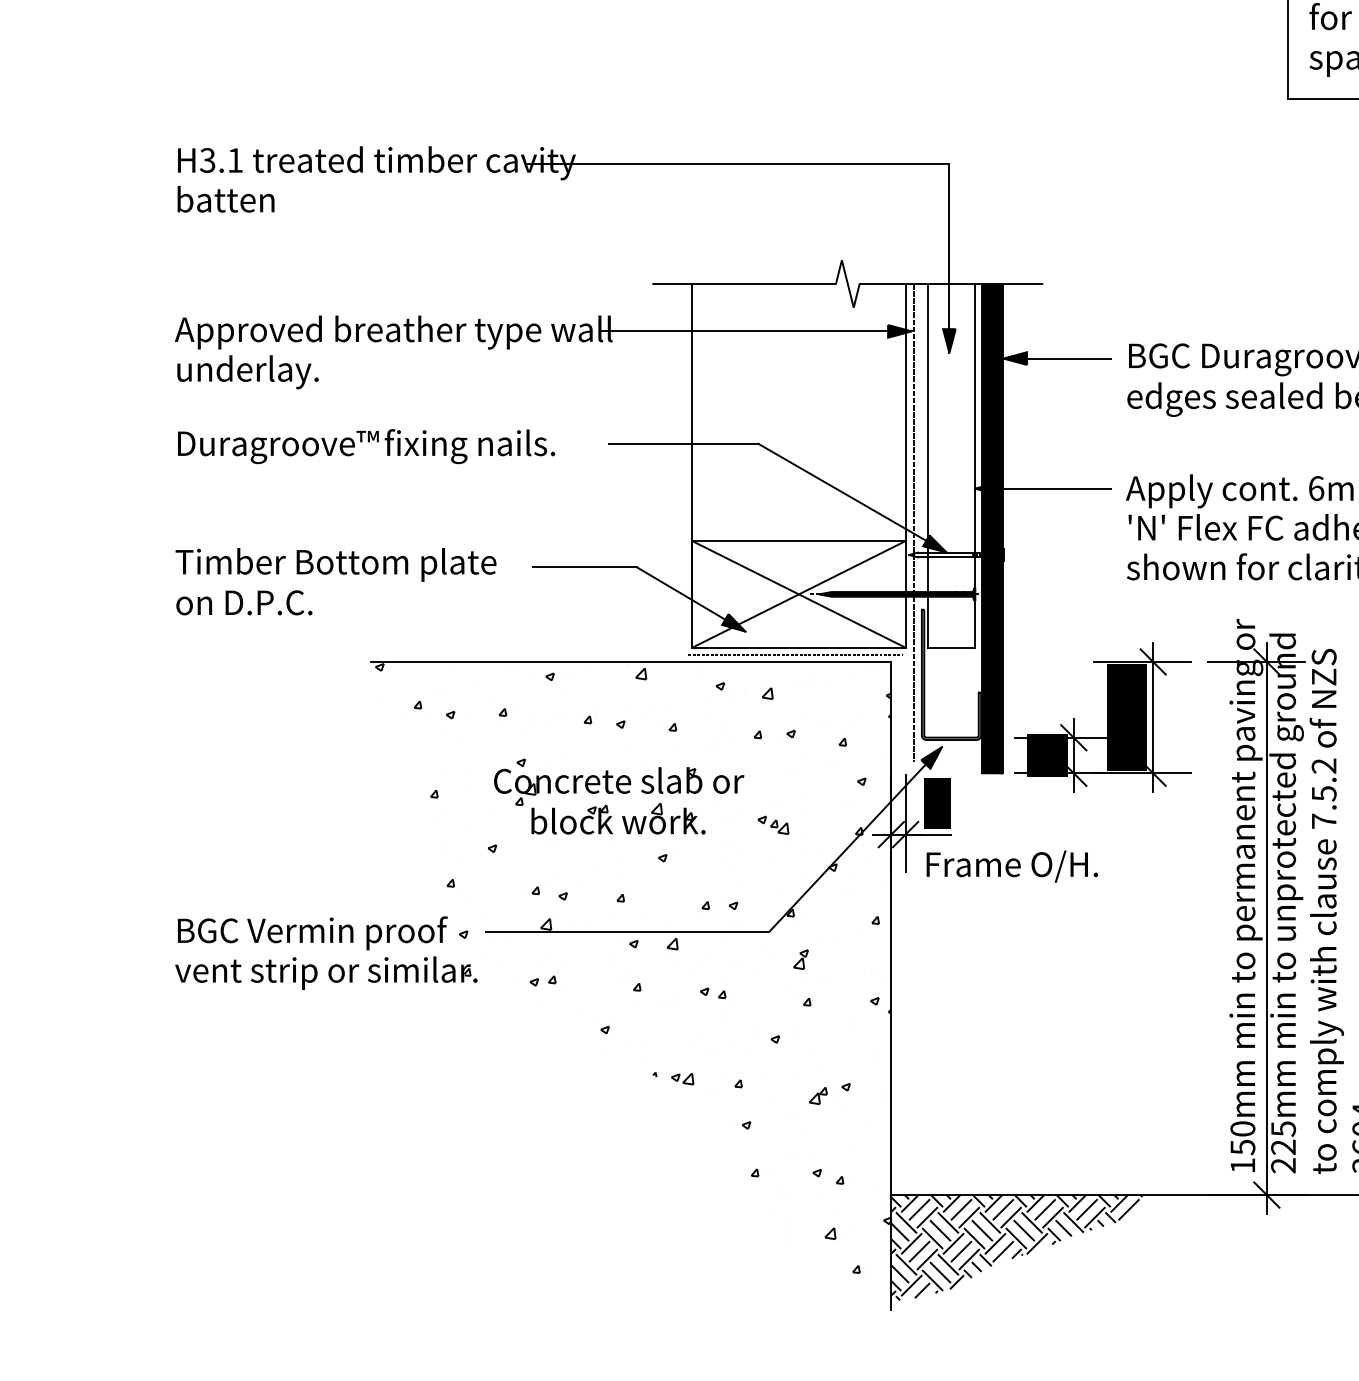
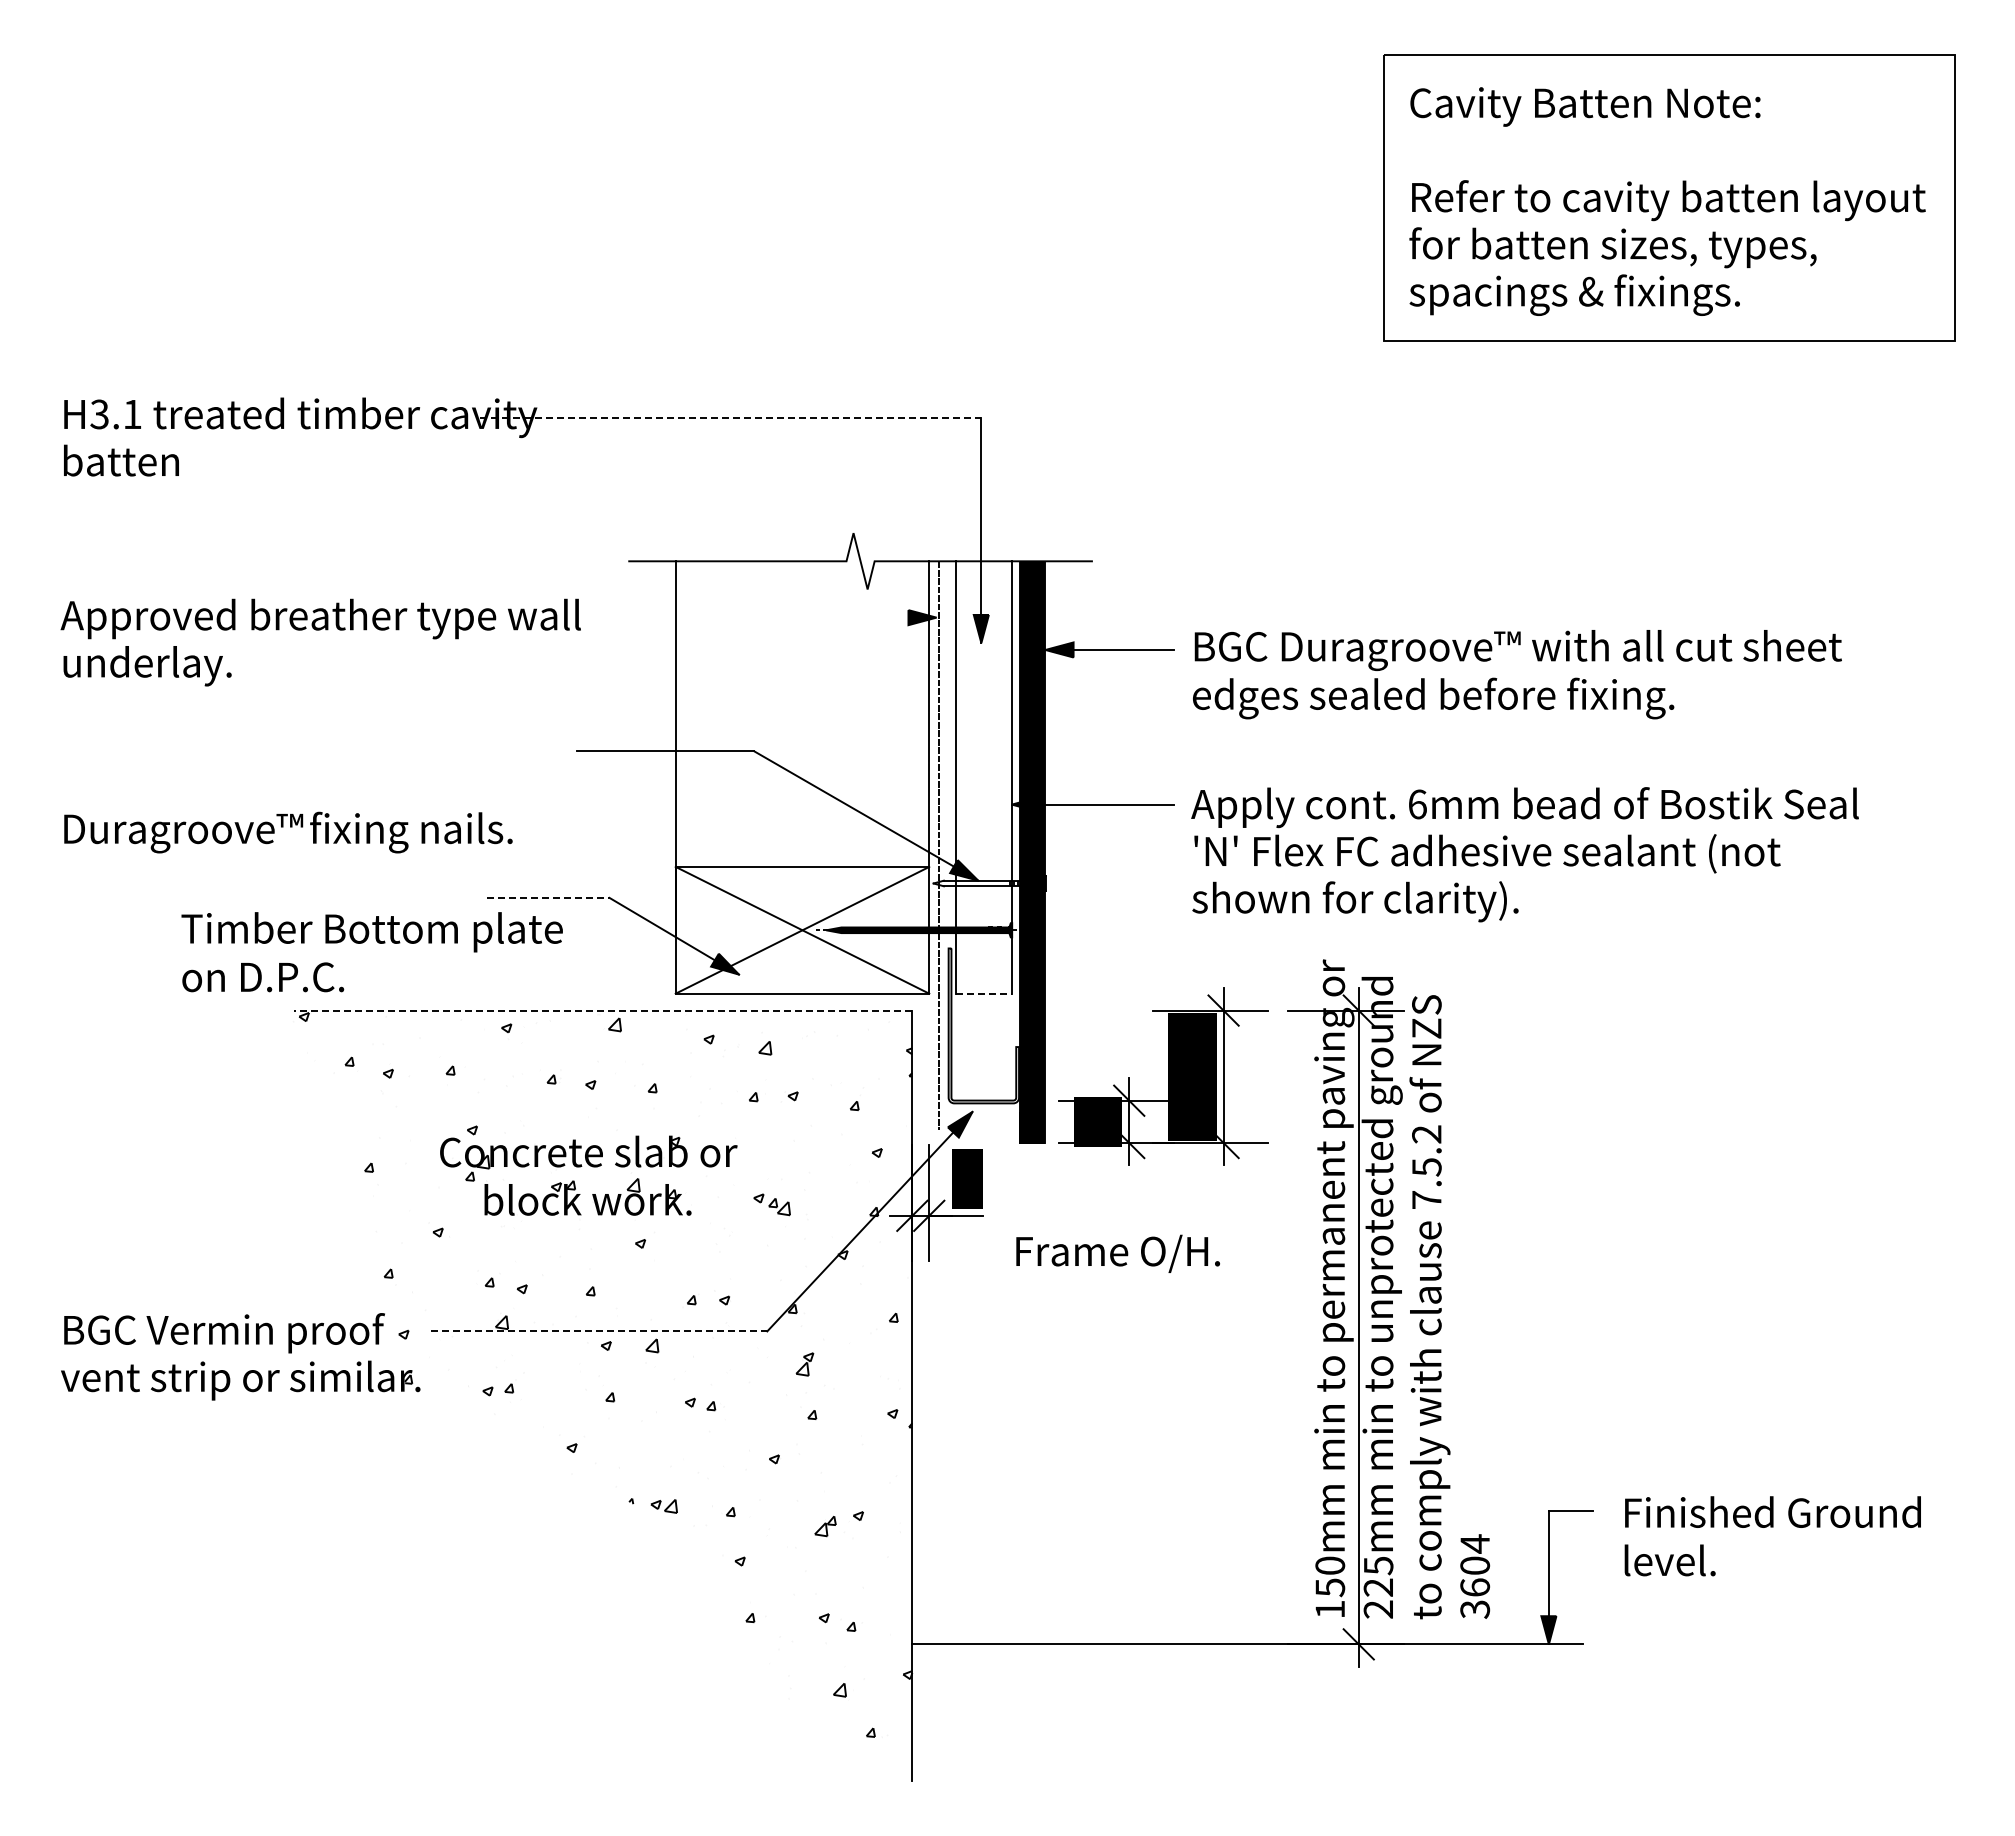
line: (738, 163) -> (730, 418), solid -> dashed
line: (756, 331) -> (751, 617), removed
text: (366, 446) -> (288, 832), moved
line: (585, 566) -> (548, 897), solid -> dashed
text: (335, 581) -> (371, 952), moved
line: (952, 647) -> (984, 993), solid -> dashed
line: (795, 655) -> (798, 1002), removed
line: (630, 661) -> (602, 1010), solid -> dashed
text: (1011, 866) -> (1117, 1253), moved
line: (628, 931) -> (599, 1331), solid -> dashed
hatch: (1016, 1247) -> (1061, 1706), removed

